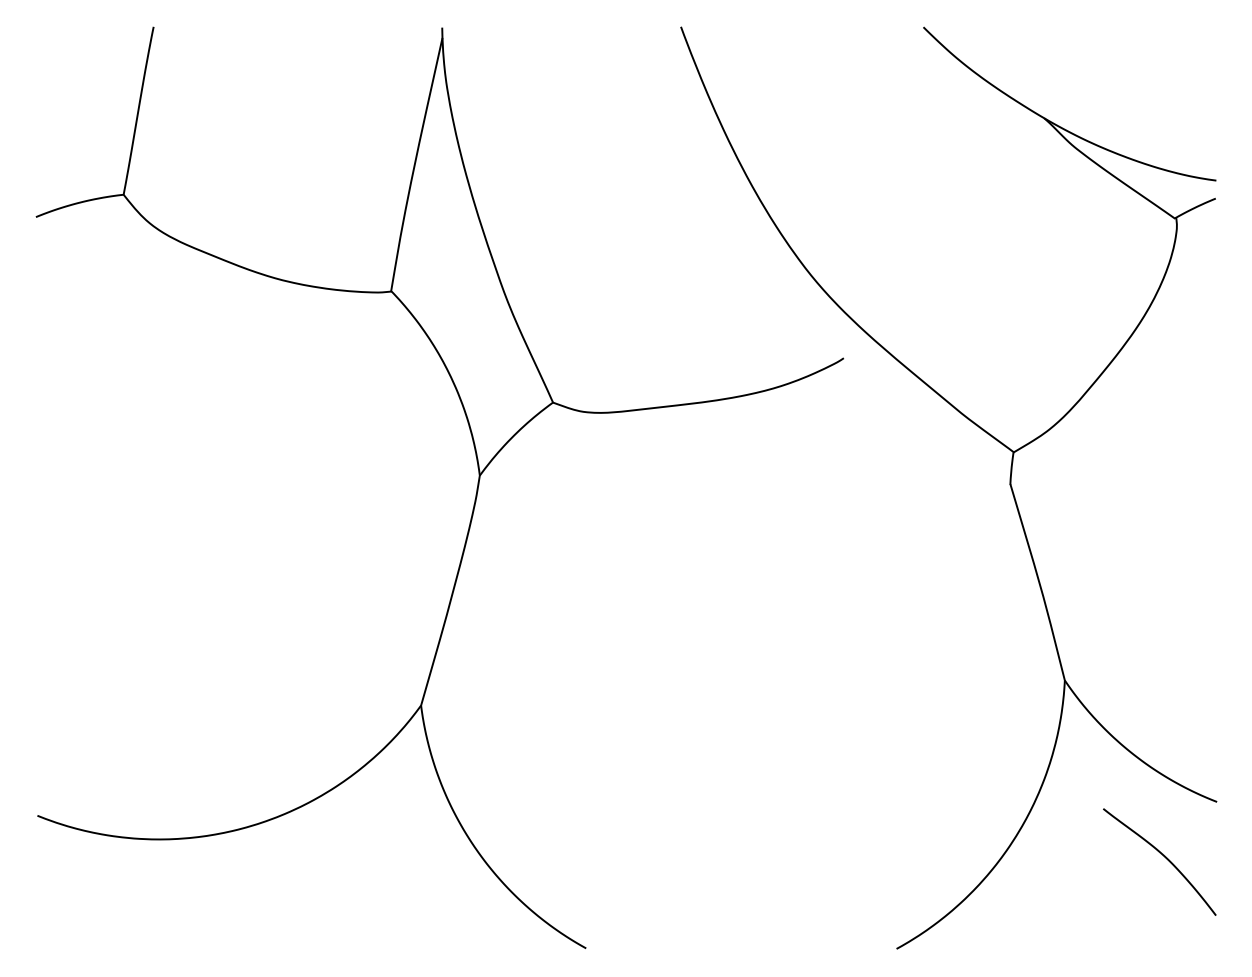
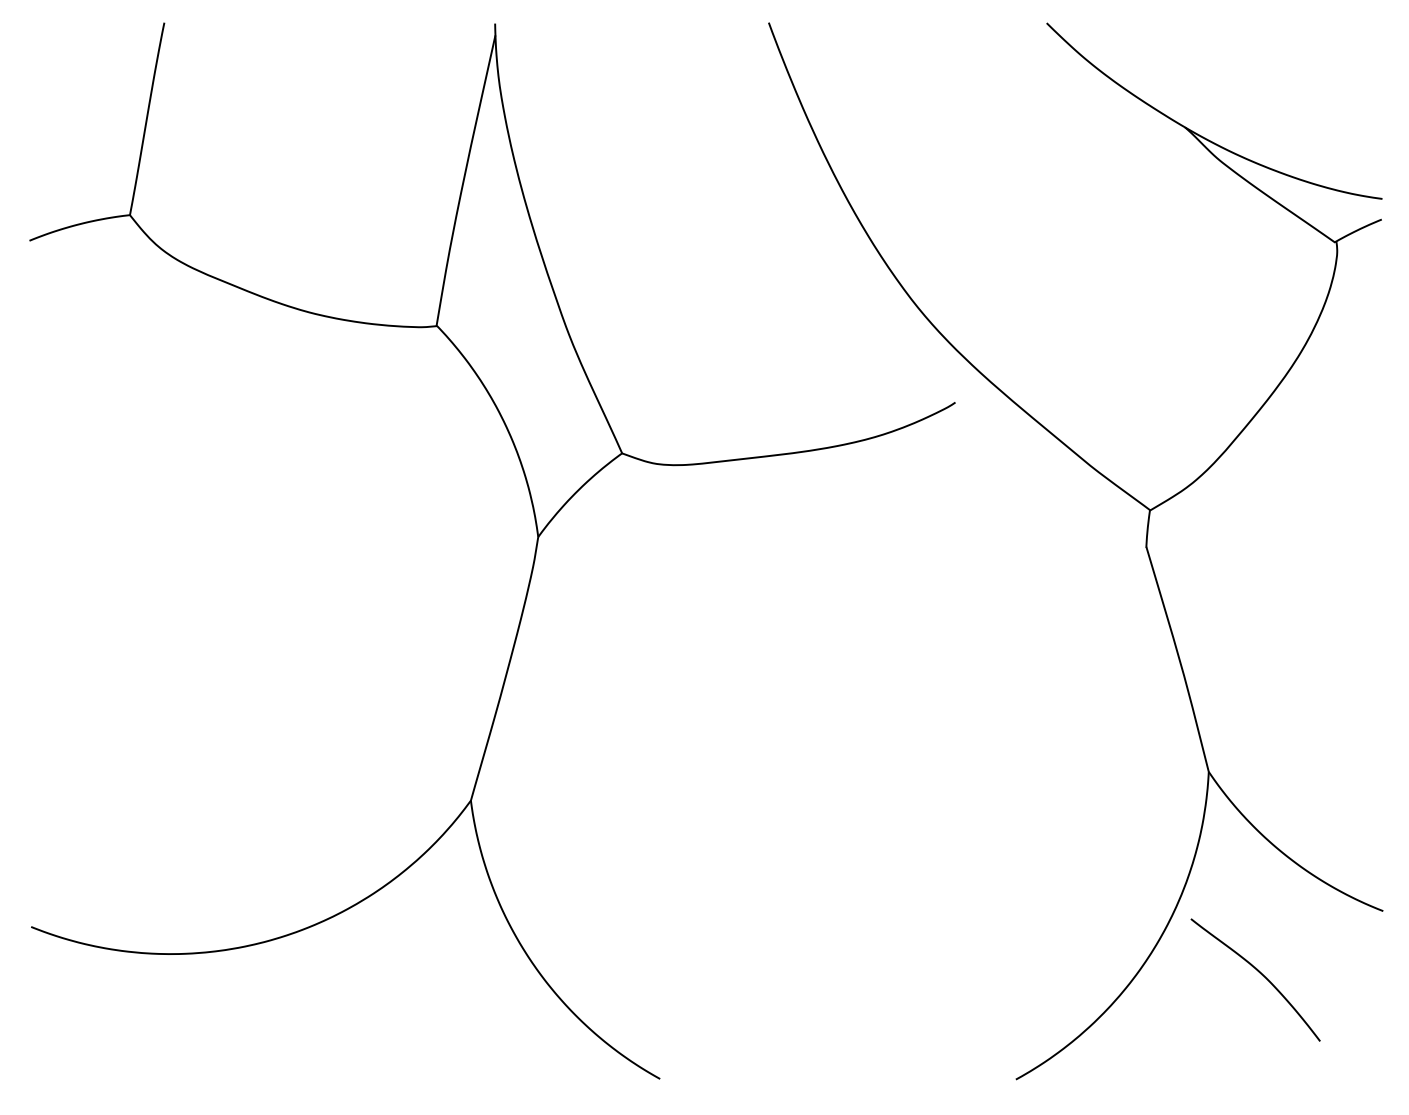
curve: (1163, 856) -> (1259, 973), moved

